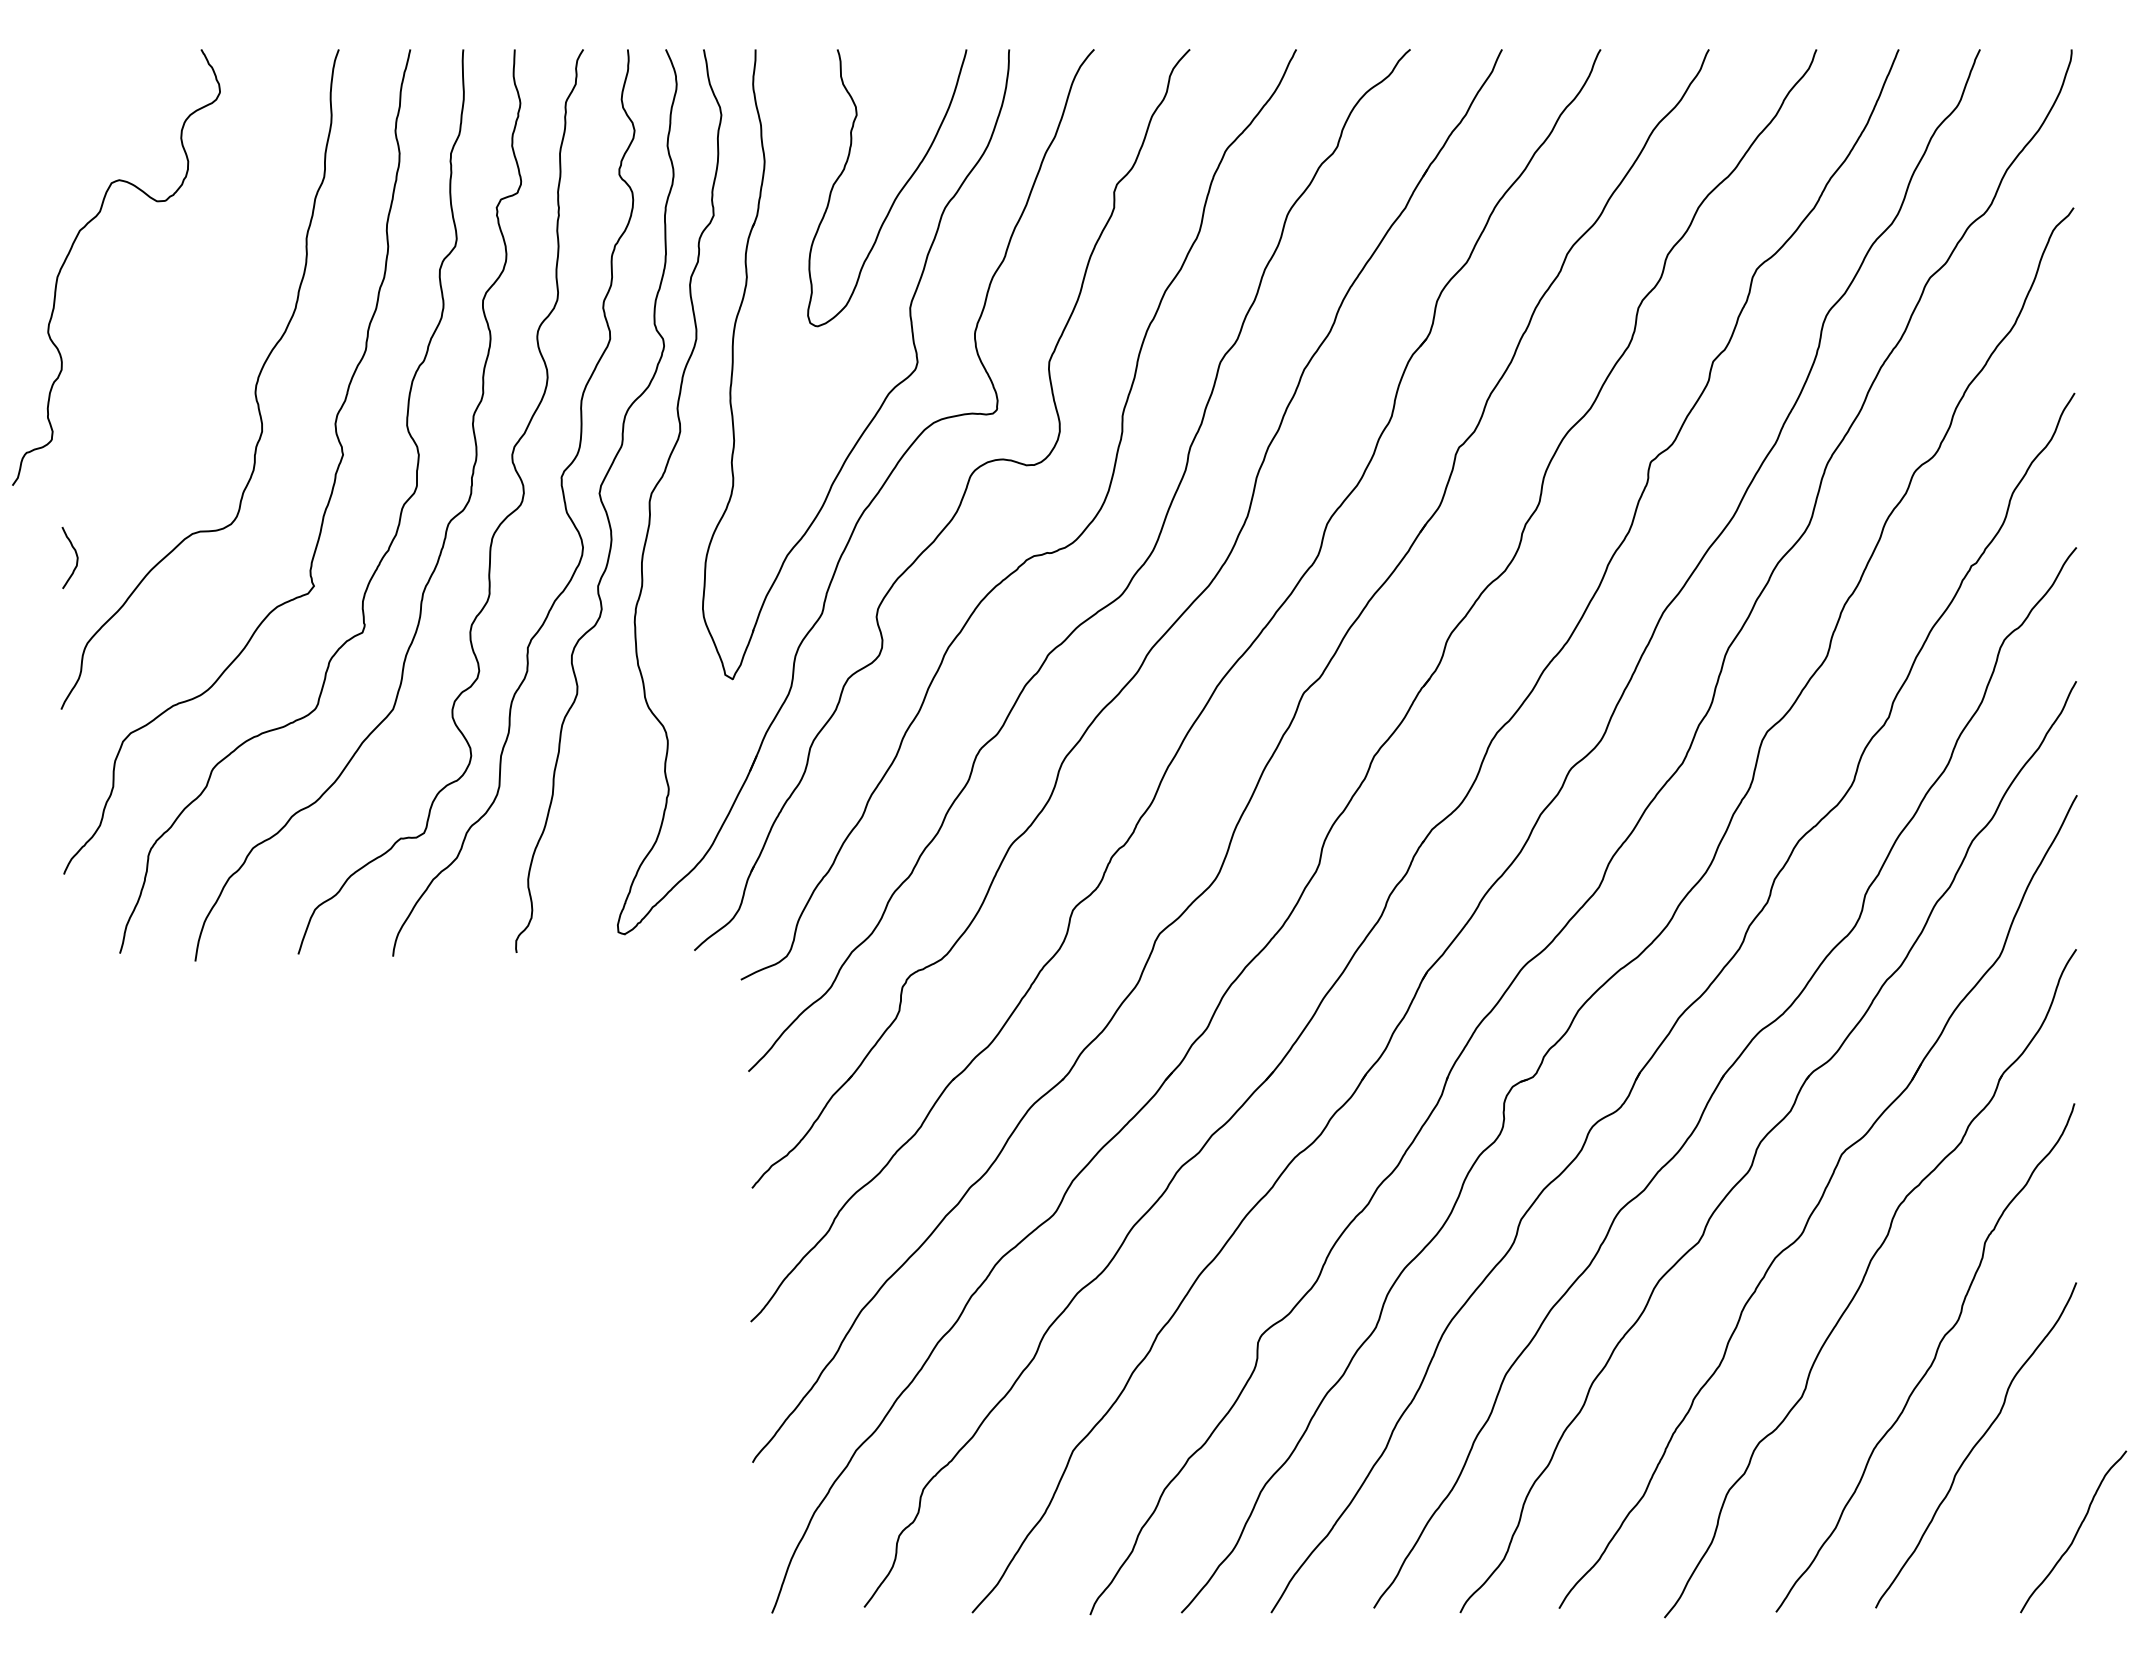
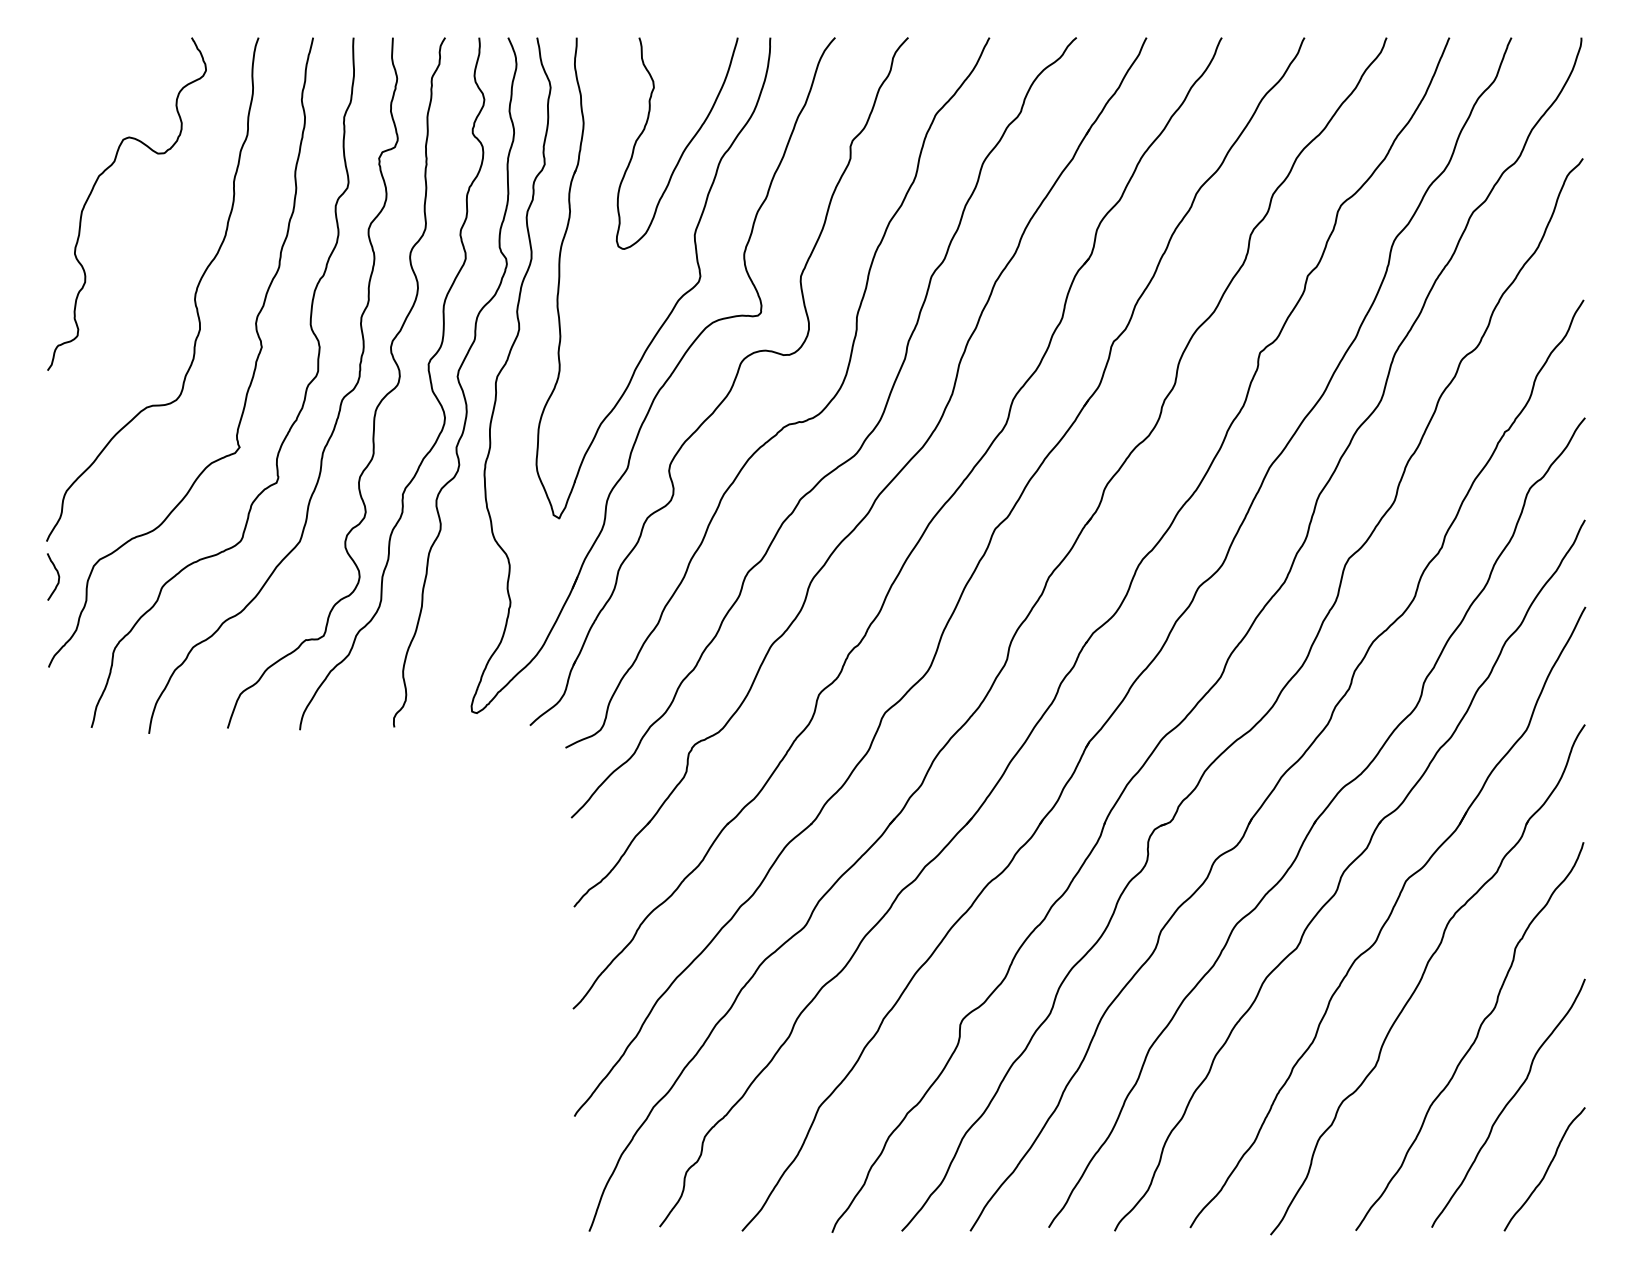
curve: (72, 248) -> (93, 189), moved
curve: (76, 558) -> (58, 577), moved
curve: (2075, 1533) -> (1546, 1170), moved

